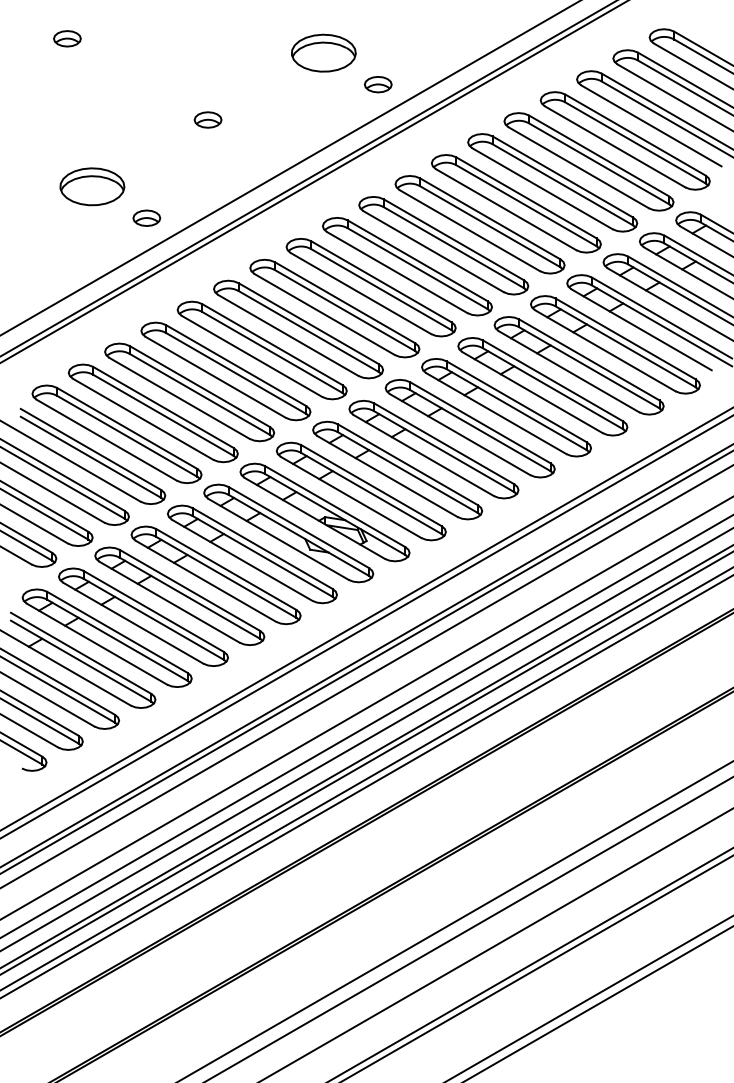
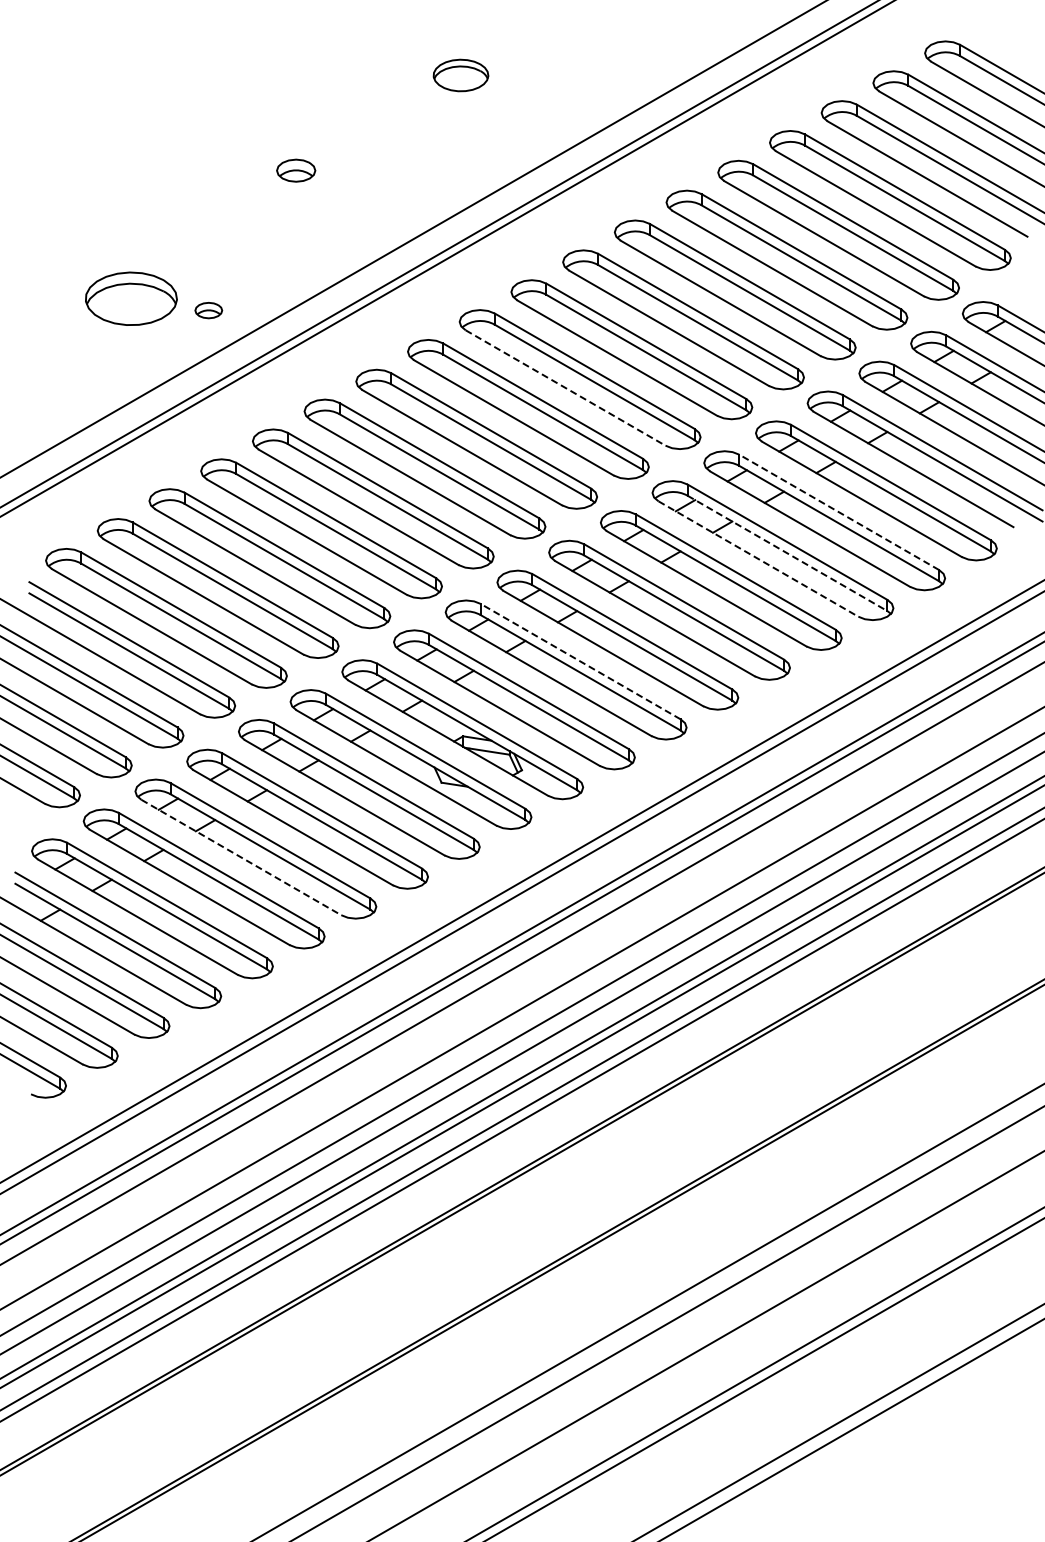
part: (67, 38) -> (95, 54), removed
part: (323, 53) -> (460, 75), size x0.6
part: (378, 84) -> (538, 120), removed
part: (92, 186) -> (131, 298), moved
part: (146, 218) -> (208, 310), size x0.7
line: (397, 272) -> (566, 388), solid -> dashed
line: (588, 360) -> (838, 512), solid -> dashed
line: (553, 388) -> (787, 553), solid -> dashed
line: (532, 393) -> (758, 559), solid -> dashed
line: (407, 464) -> (580, 661), solid -> dashed
line: (169, 602) -> (241, 857), solid -> dashed

